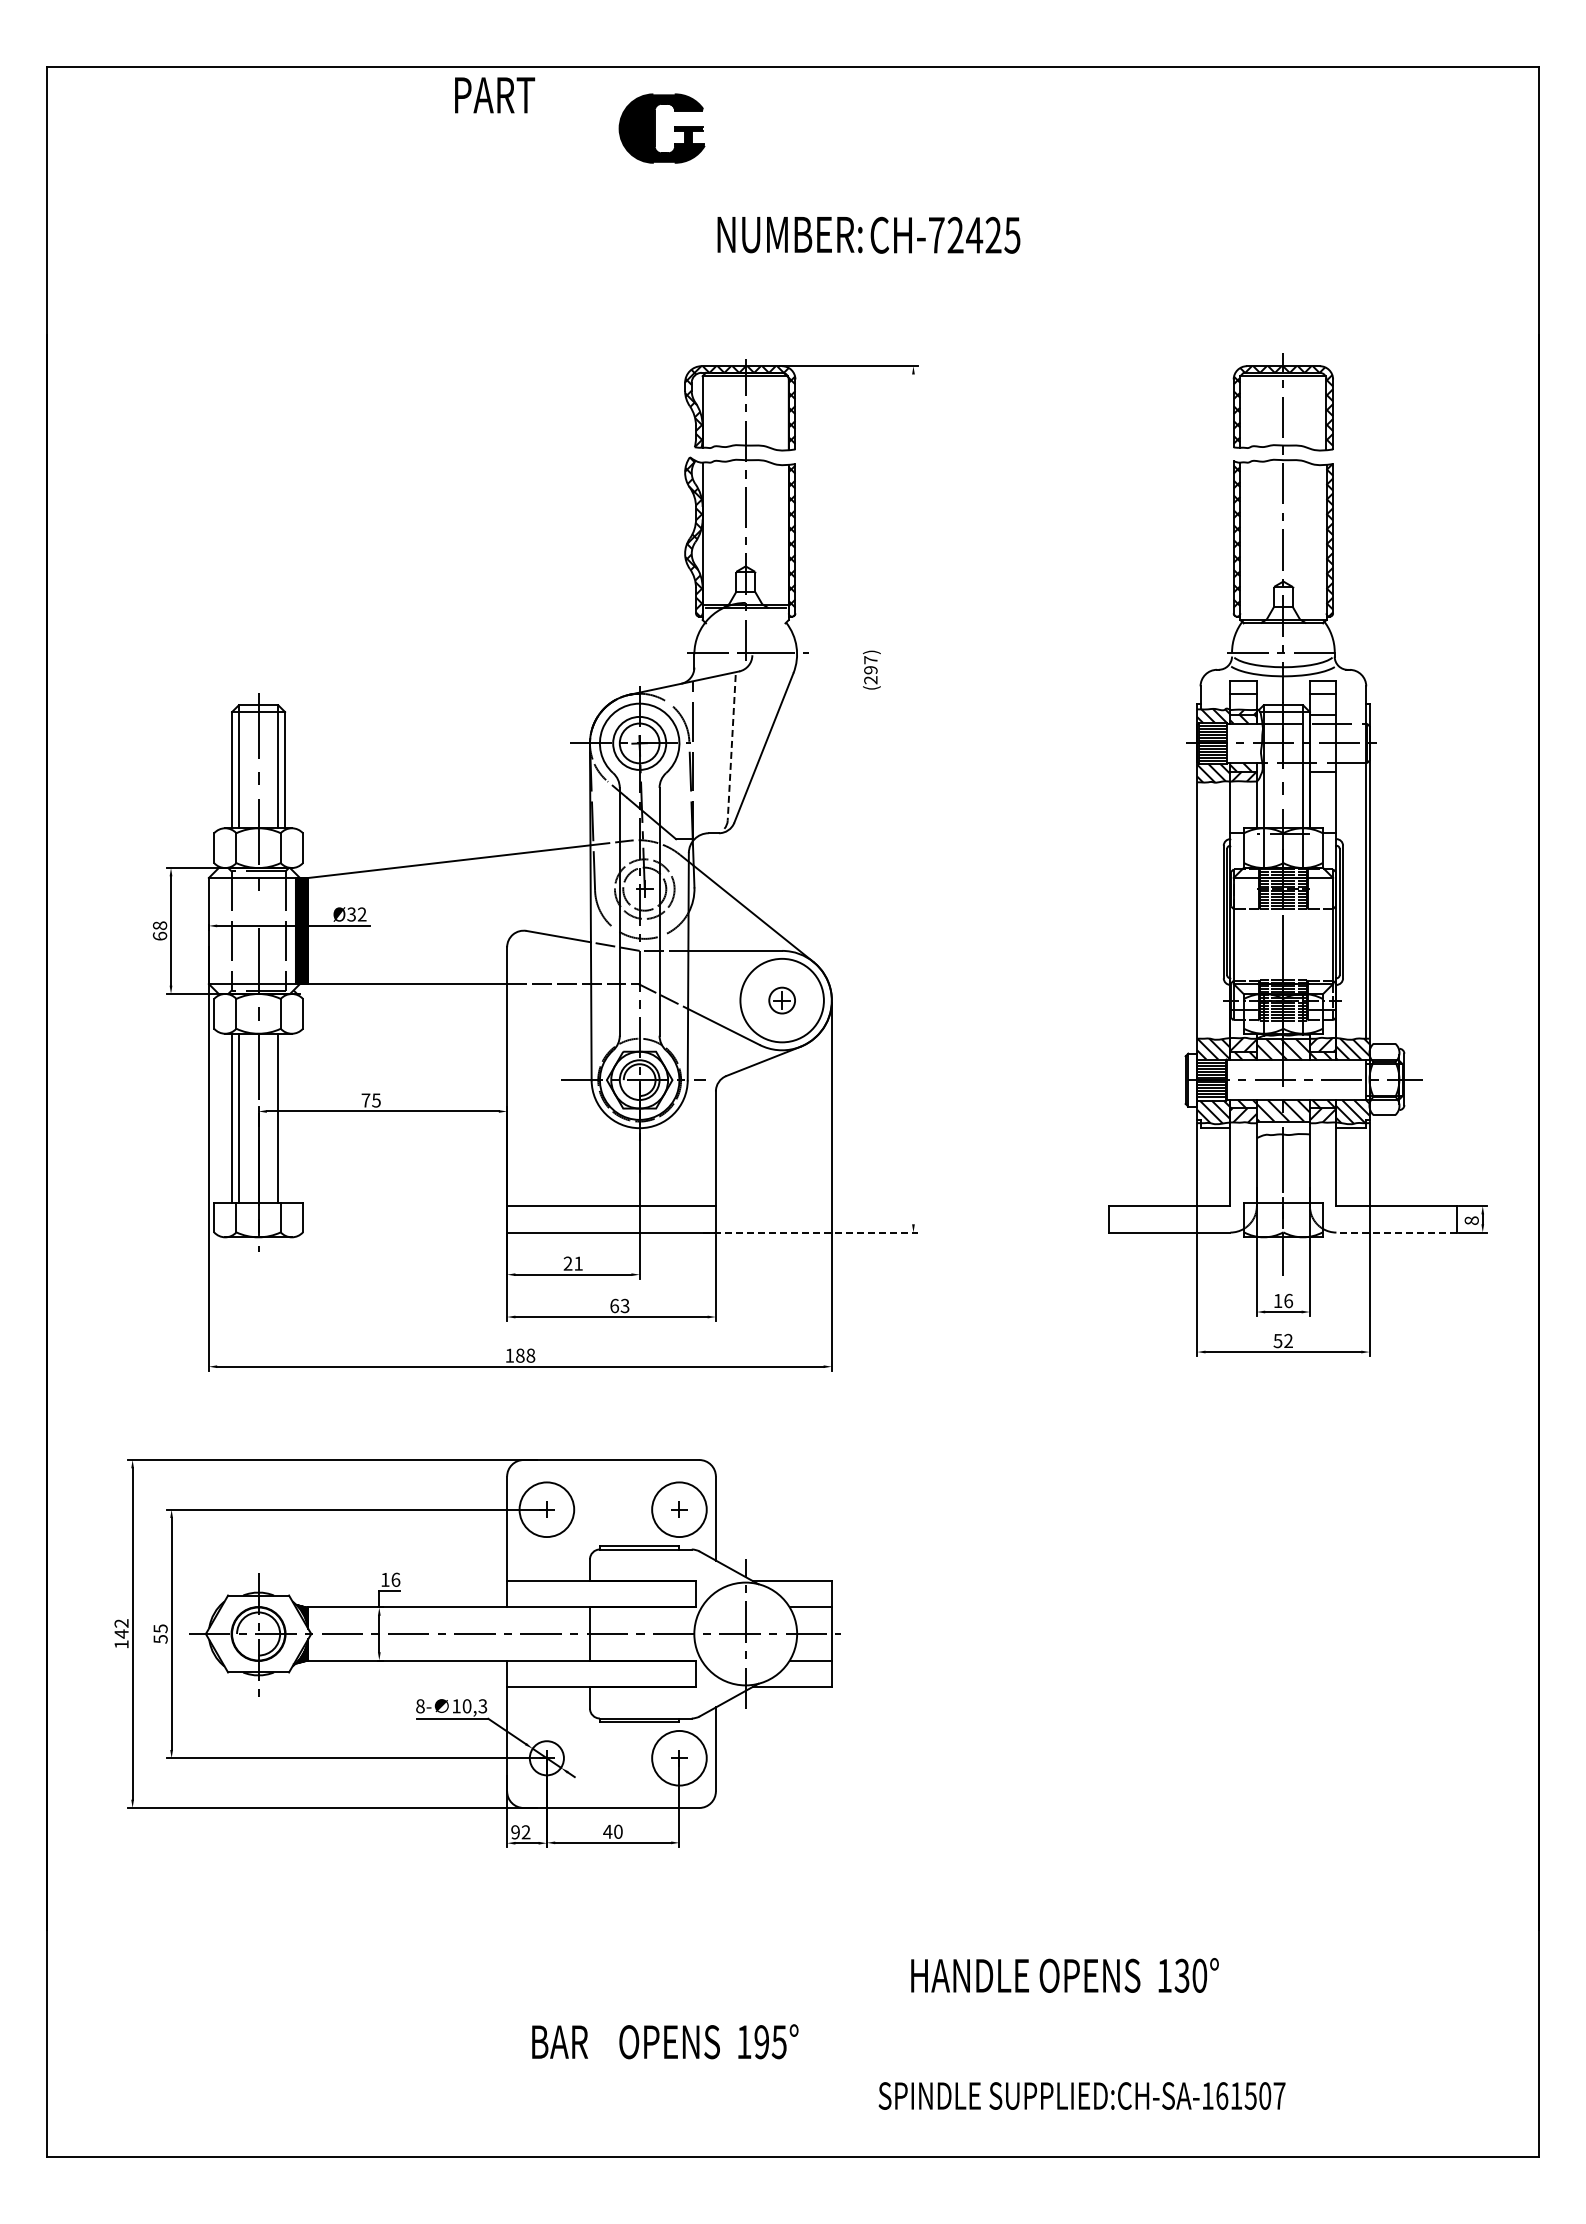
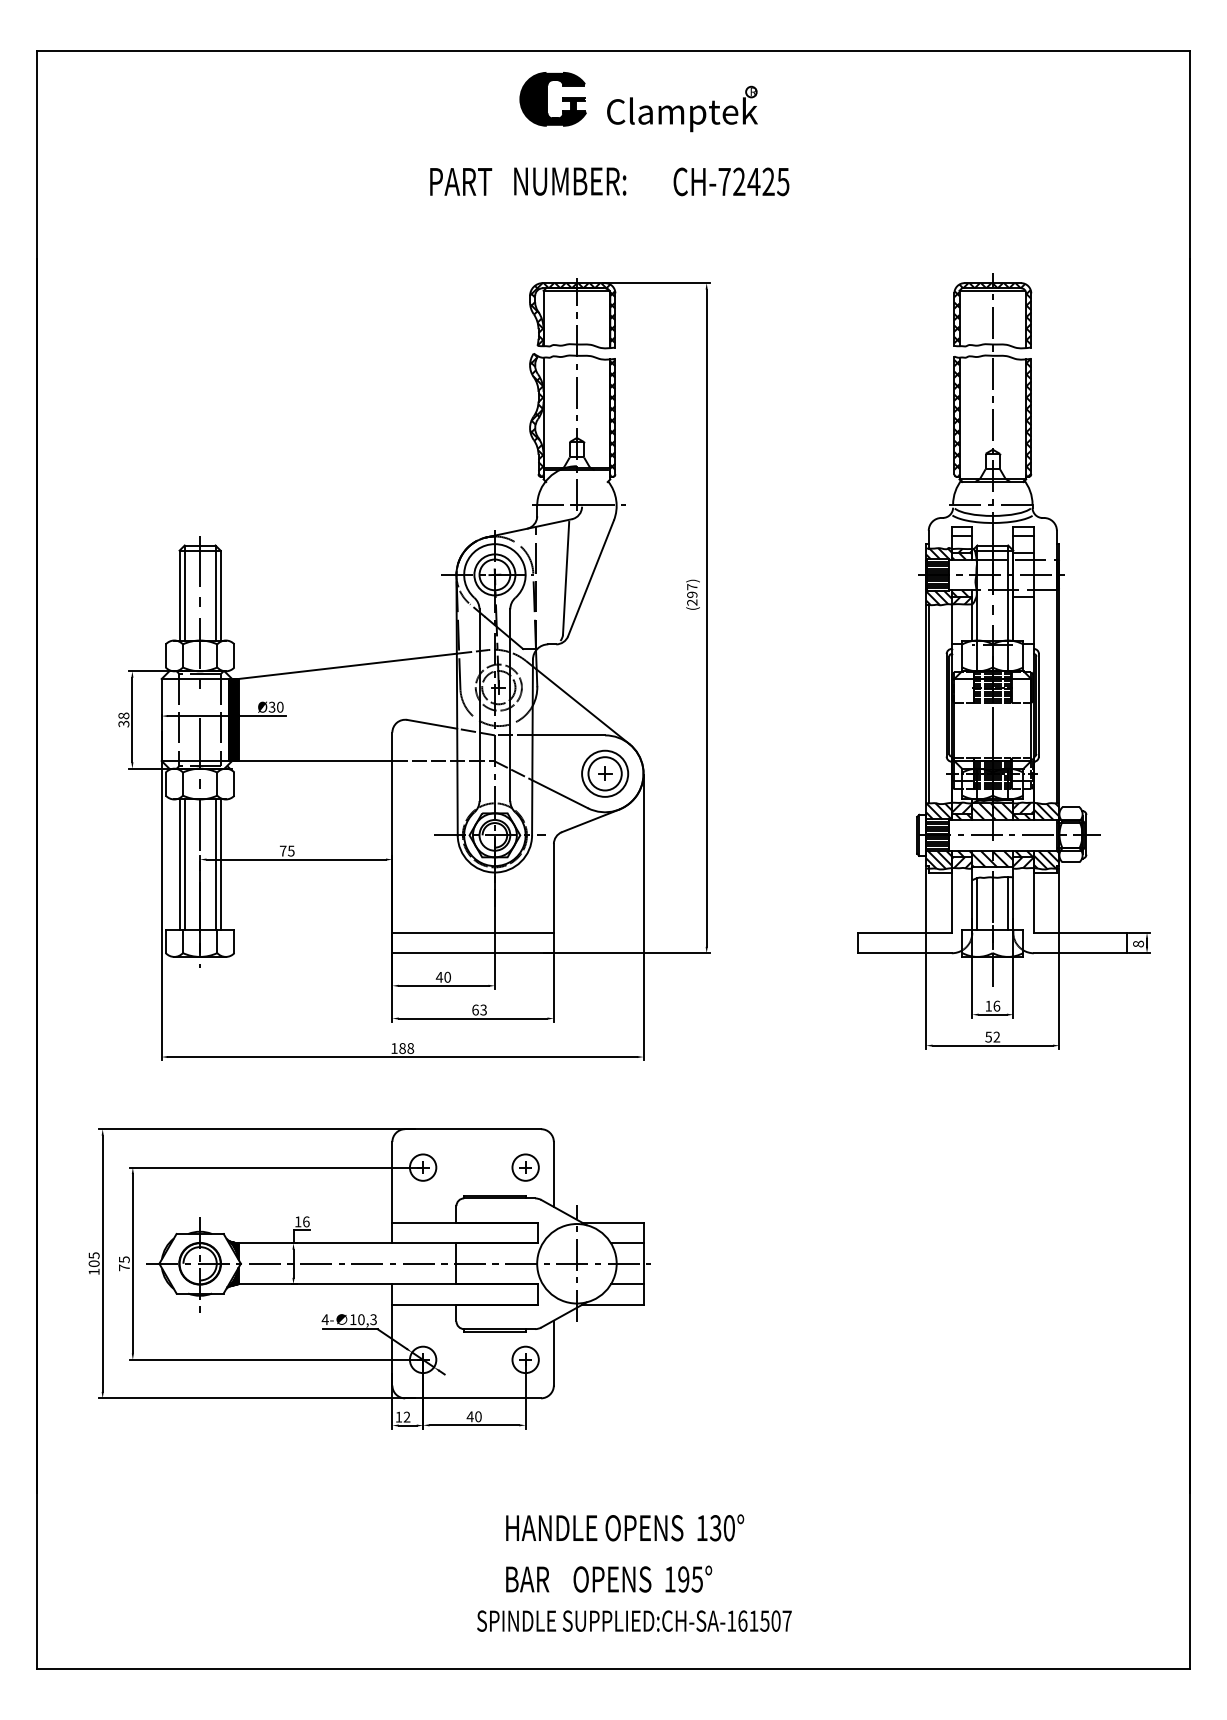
text: (495, 95) -> (461, 182), moved
part: (661, 128) -> (552, 99), moved
part: (881, 140) -> (681, 108), added
text: (789, 235) -> (569, 182), moved
text: (871, 669) -> (692, 594), moved
line: (731, 747) -> (565, 578), dashed -> solid
line: (913, 799) -> (706, 618), added
line: (1200, 910) -> (928, 704), added
text: (362, 914) -> (280, 707), Ø32 -> Ø30
text: (159, 935) -> (123, 723), 68 -> 38
circle: (781, 1000) -> (604, 773), size x1.67
circle: (782, 1000) -> (605, 773), size x0.71
line: (285, 1117) -> (220, 864), added
line: (1263, 1168) -> (977, 903), added
line: (1303, 1168) -> (1008, 903), added
line: (810, 1232) -> (627, 953), dashed -> solid
line: (1396, 1232) -> (1080, 953), dashed -> solid
text: (572, 1263) -> (442, 977), 21 -> 40
circle: (546, 1509) -> (422, 1167), size x0.62
circle: (679, 1509) -> (525, 1167), size x0.62
text: (121, 1628) -> (94, 1259), 142 -> 105
text: (160, 1639) -> (124, 1268), 55 -> 75
text: (420, 1706) -> (325, 1319), 8- -> 4-
circle: (679, 1758) -> (525, 1360), size x0.62
text: (515, 1832) -> (398, 1417), 92 -> 12
text: (1064, 1975) -> (624, 1527), moved
text: (665, 2041) -> (609, 1578), moved
text: (1081, 2095) -> (633, 1620), moved

